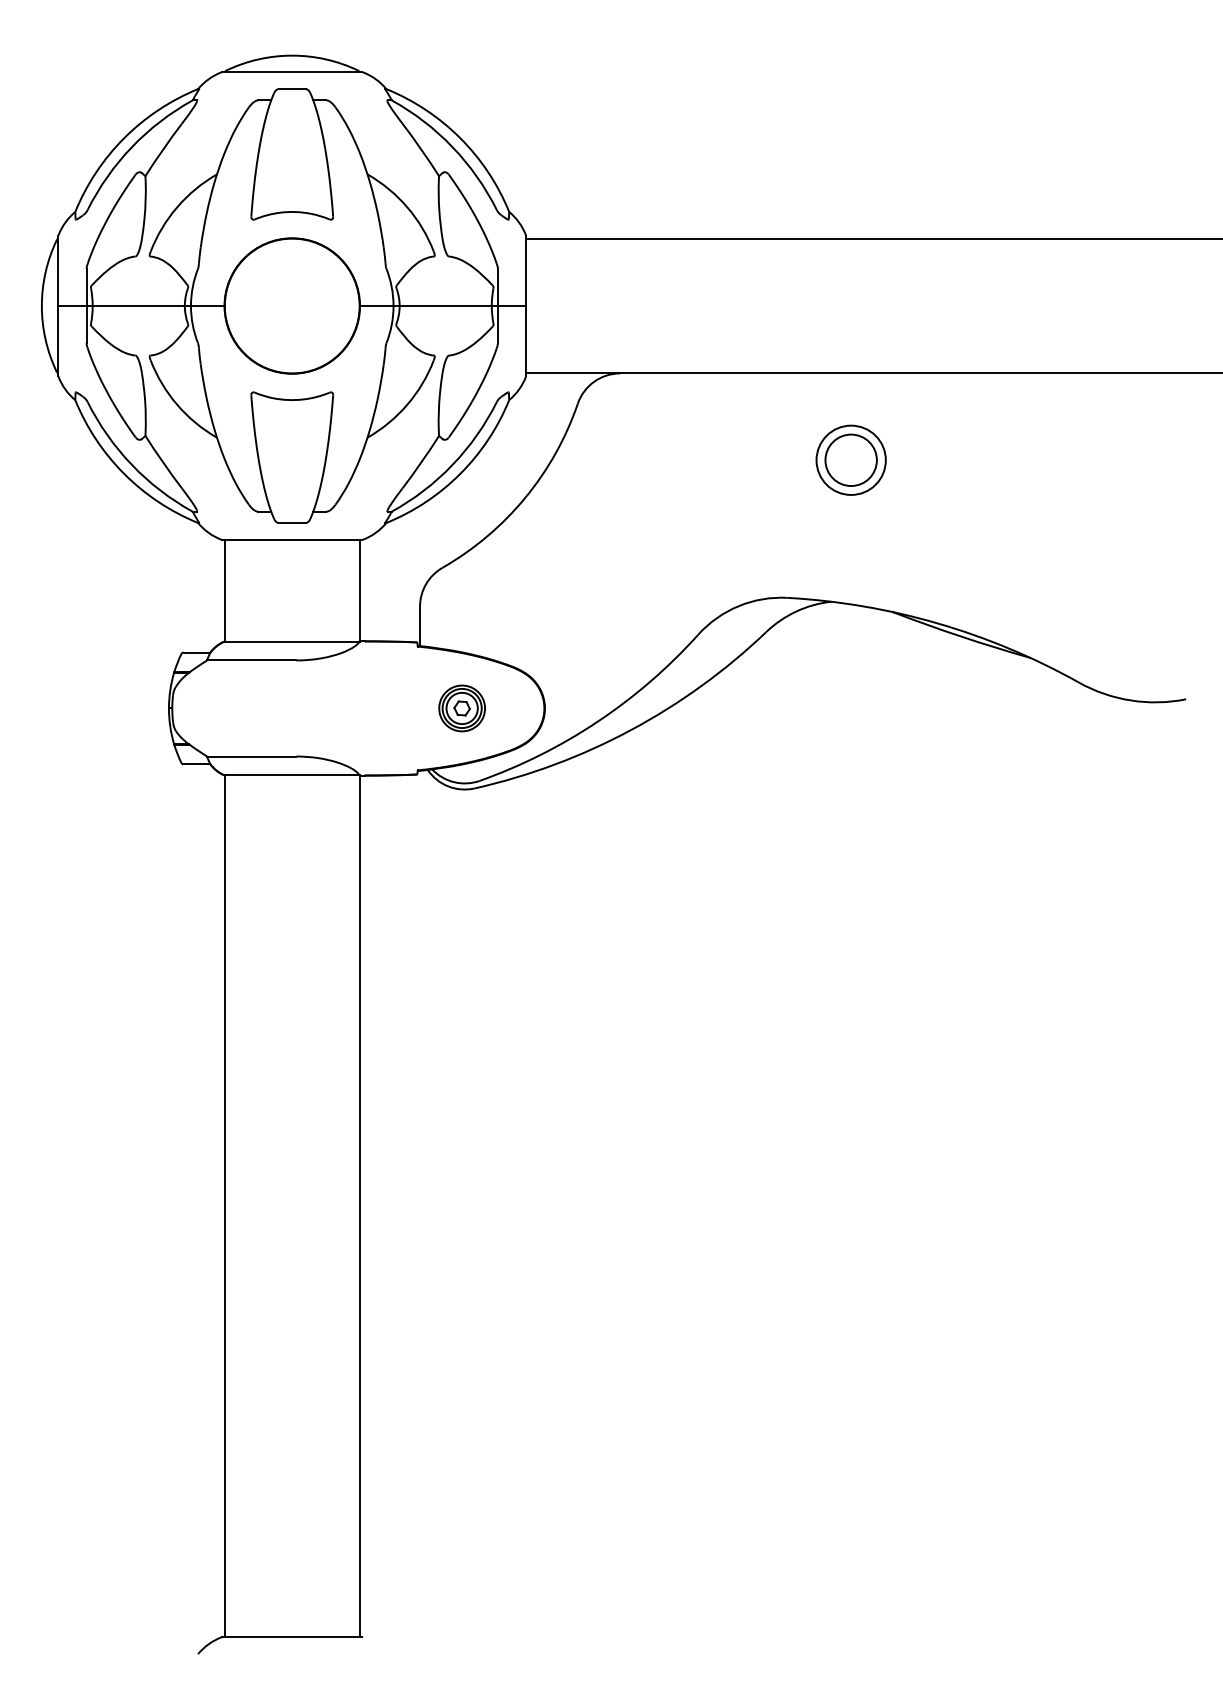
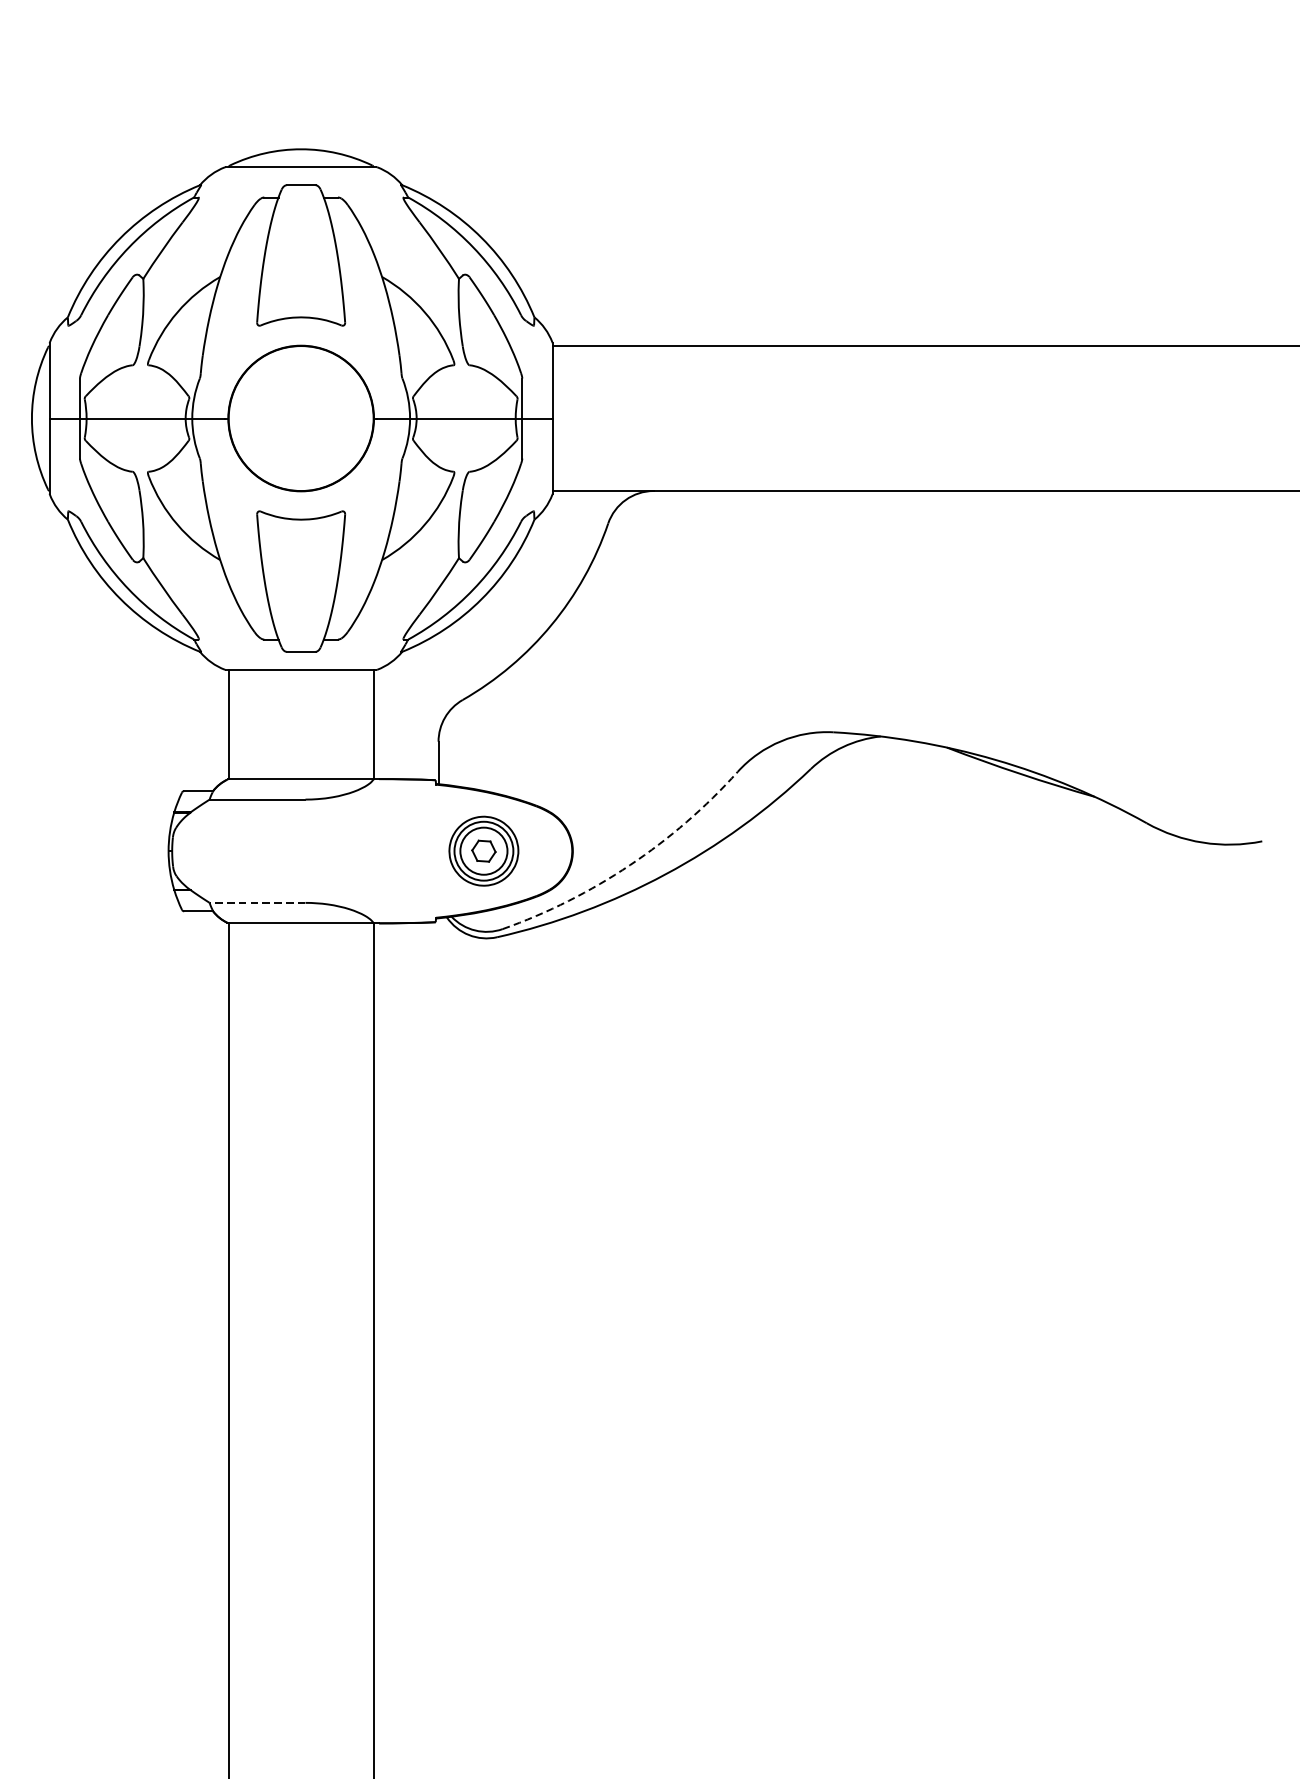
part: (850, 459) -> (901, 583), removed
part: (461, 708) -> (483, 851), size x1.4
arc: (598, 721) -> (630, 865), solid -> dashed
line: (251, 756) -> (257, 902), solid -> dashed

